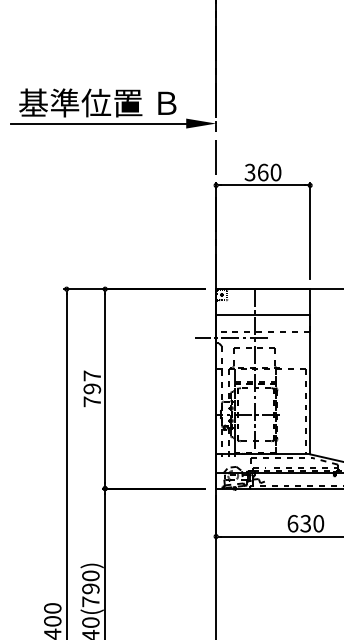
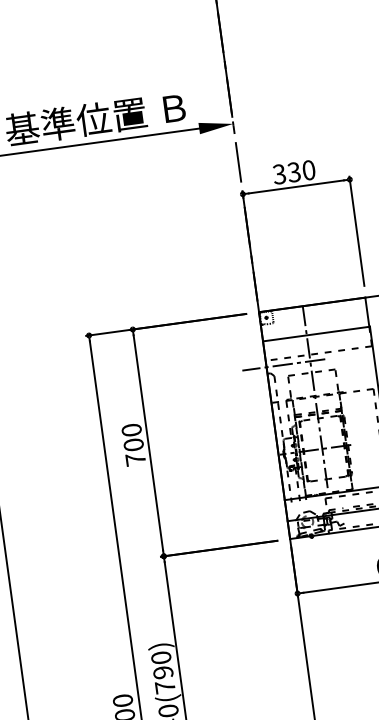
text: (262, 172) -> (293, 172), 360 -> 330
text: (92, 382) -> (132, 437), 797 -> 700

